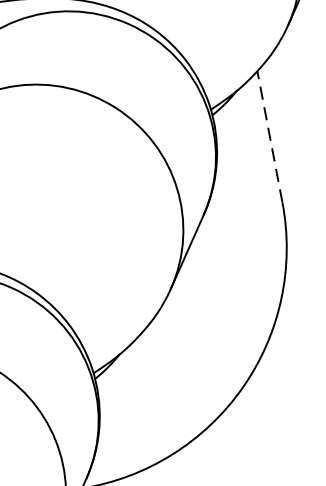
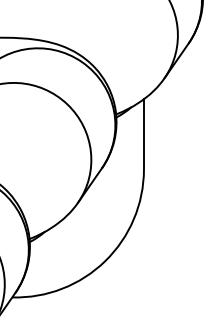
line: (268, 135) -> (143, 133), dashed -> solid

